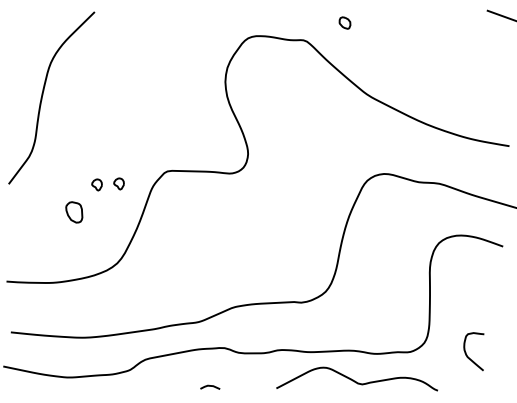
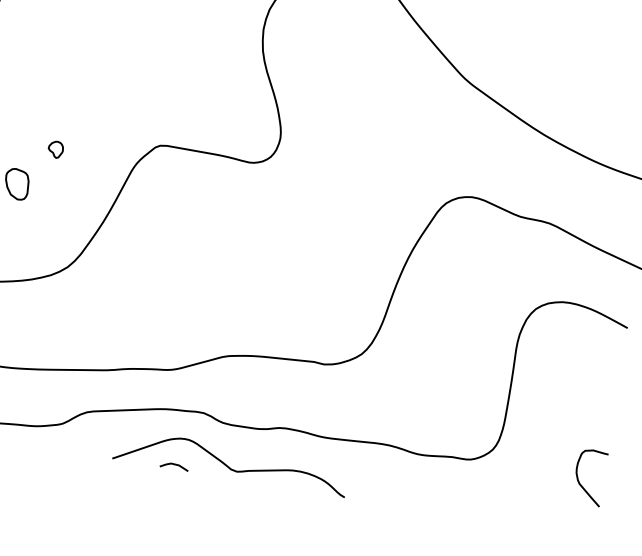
part: (118, 183) -> (87, 152), removed
curve: (467, 354) -> (579, 480), moved
curve: (355, 380) -> (228, 464), moved

